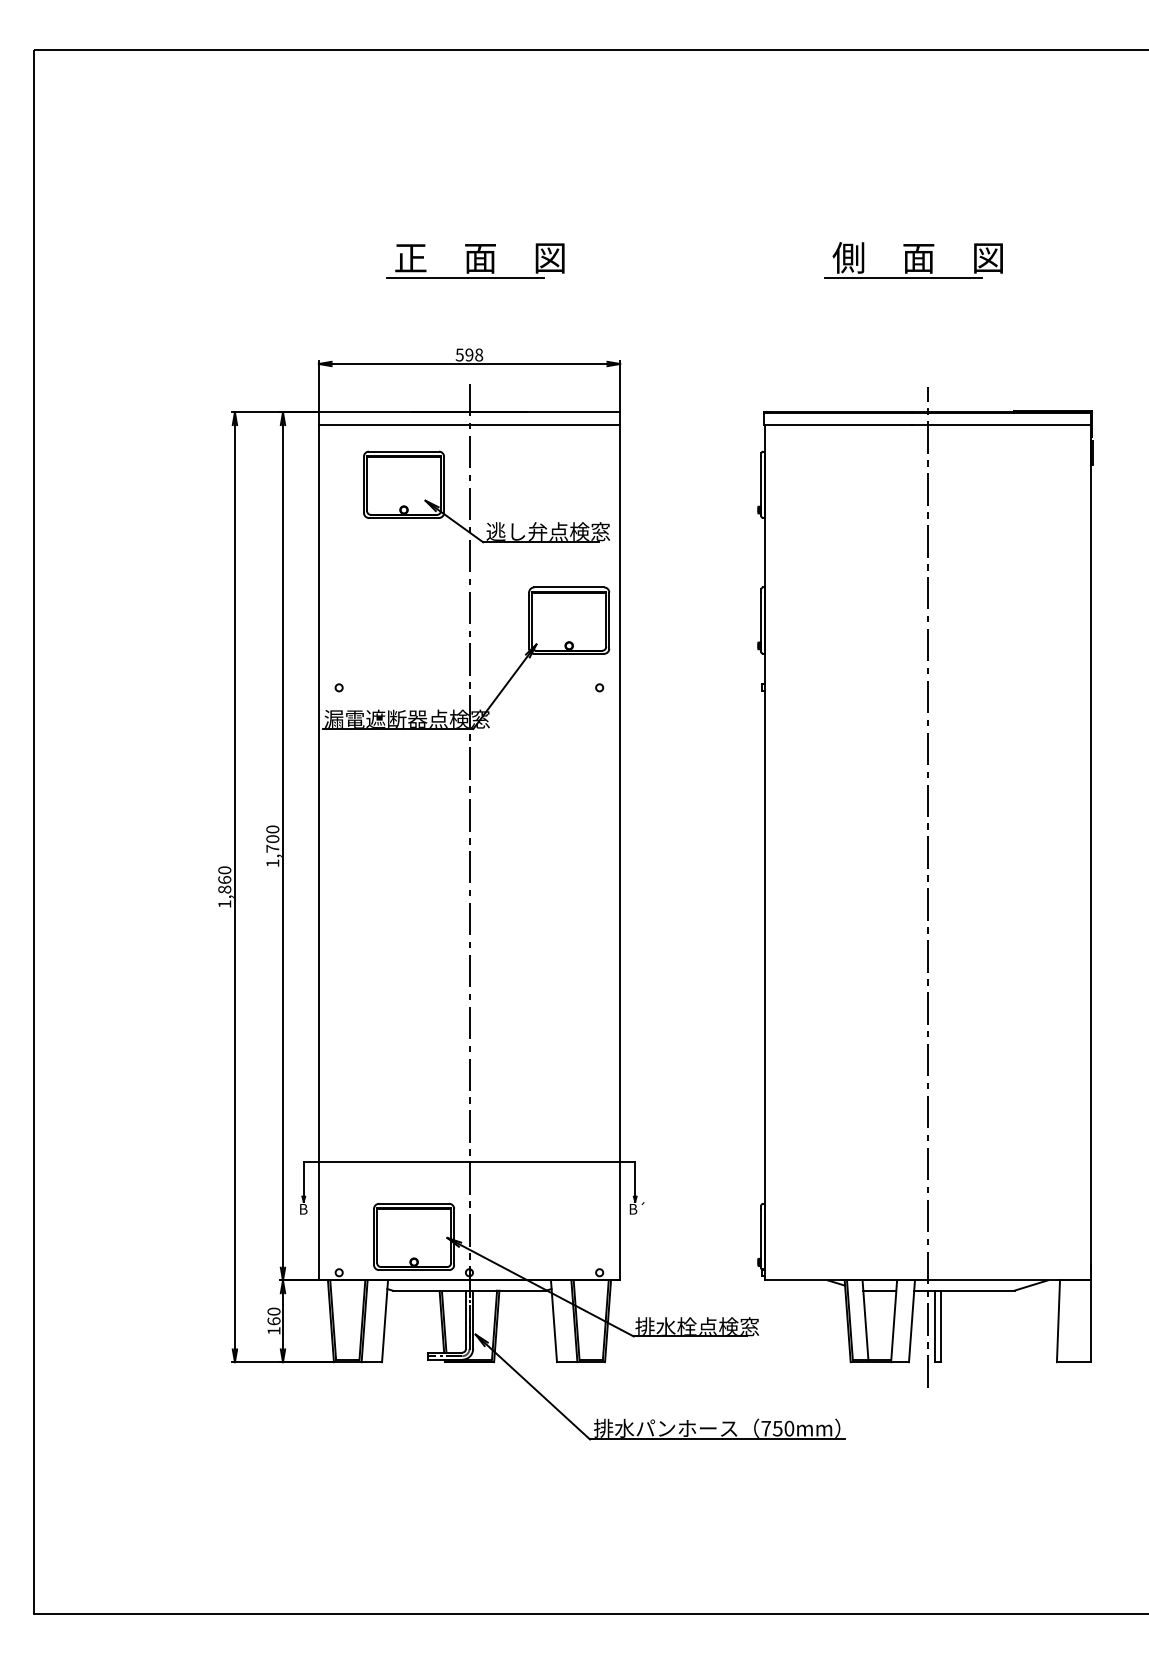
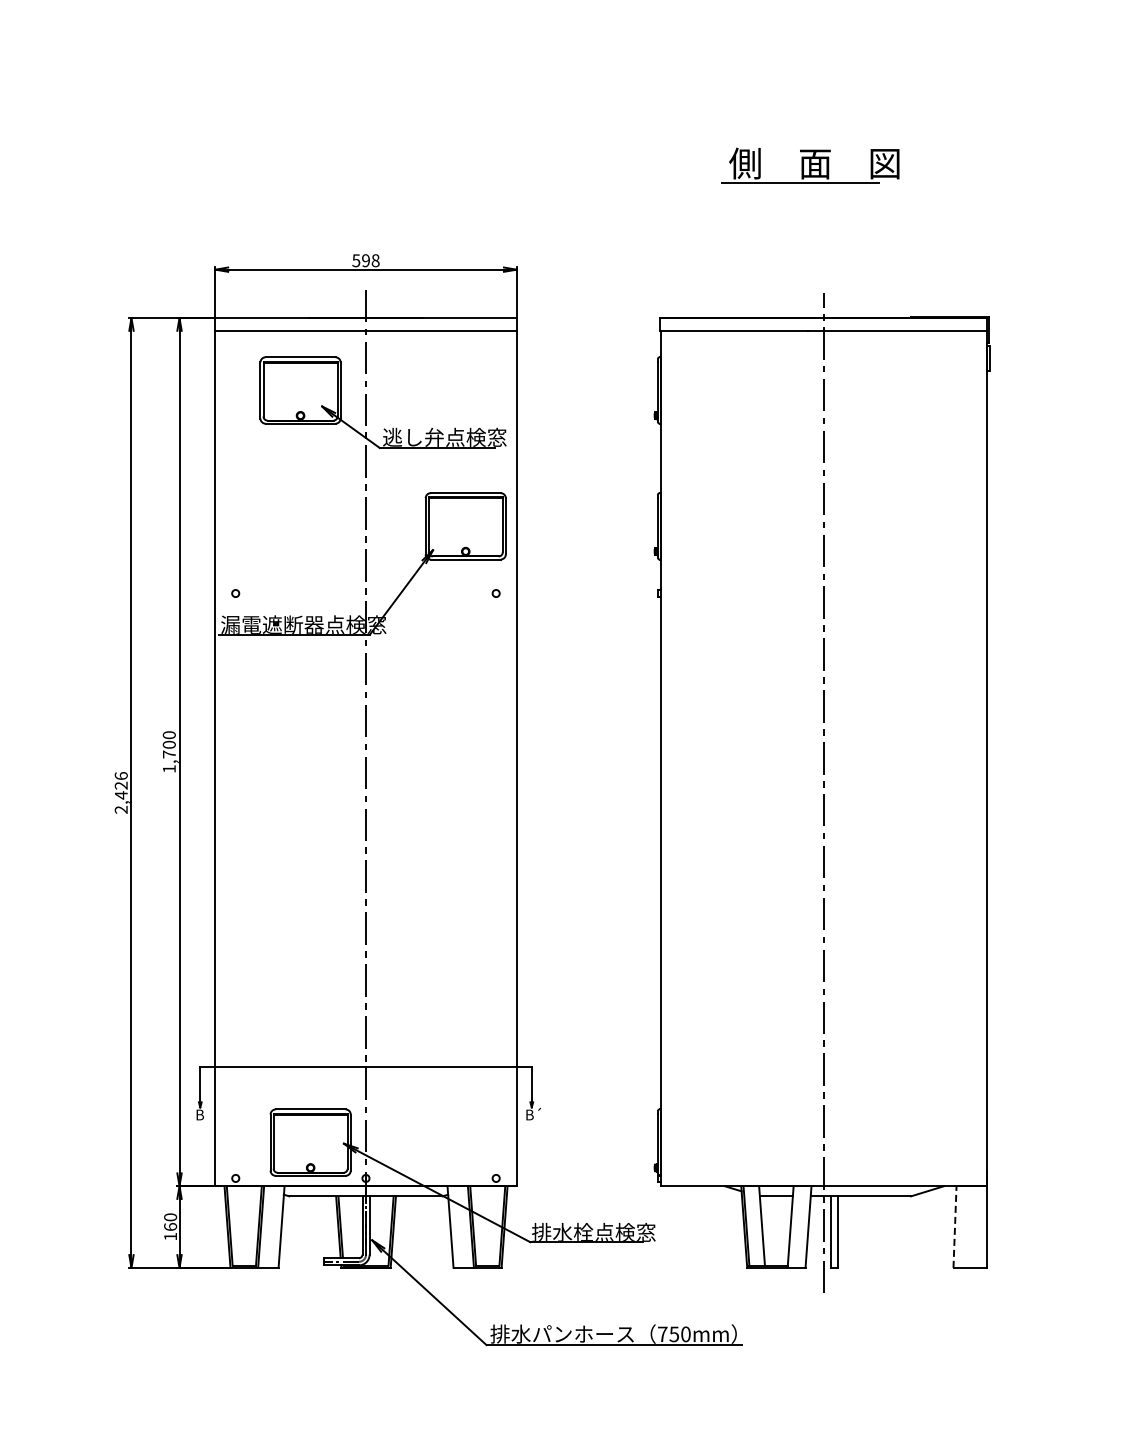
part: (475, 260) -> (372, 166), removed
text: (224, 887) -> (121, 793), 1,860 -> 2,426
line: (1058, 1321) -> (955, 1227), solid -> dashed

